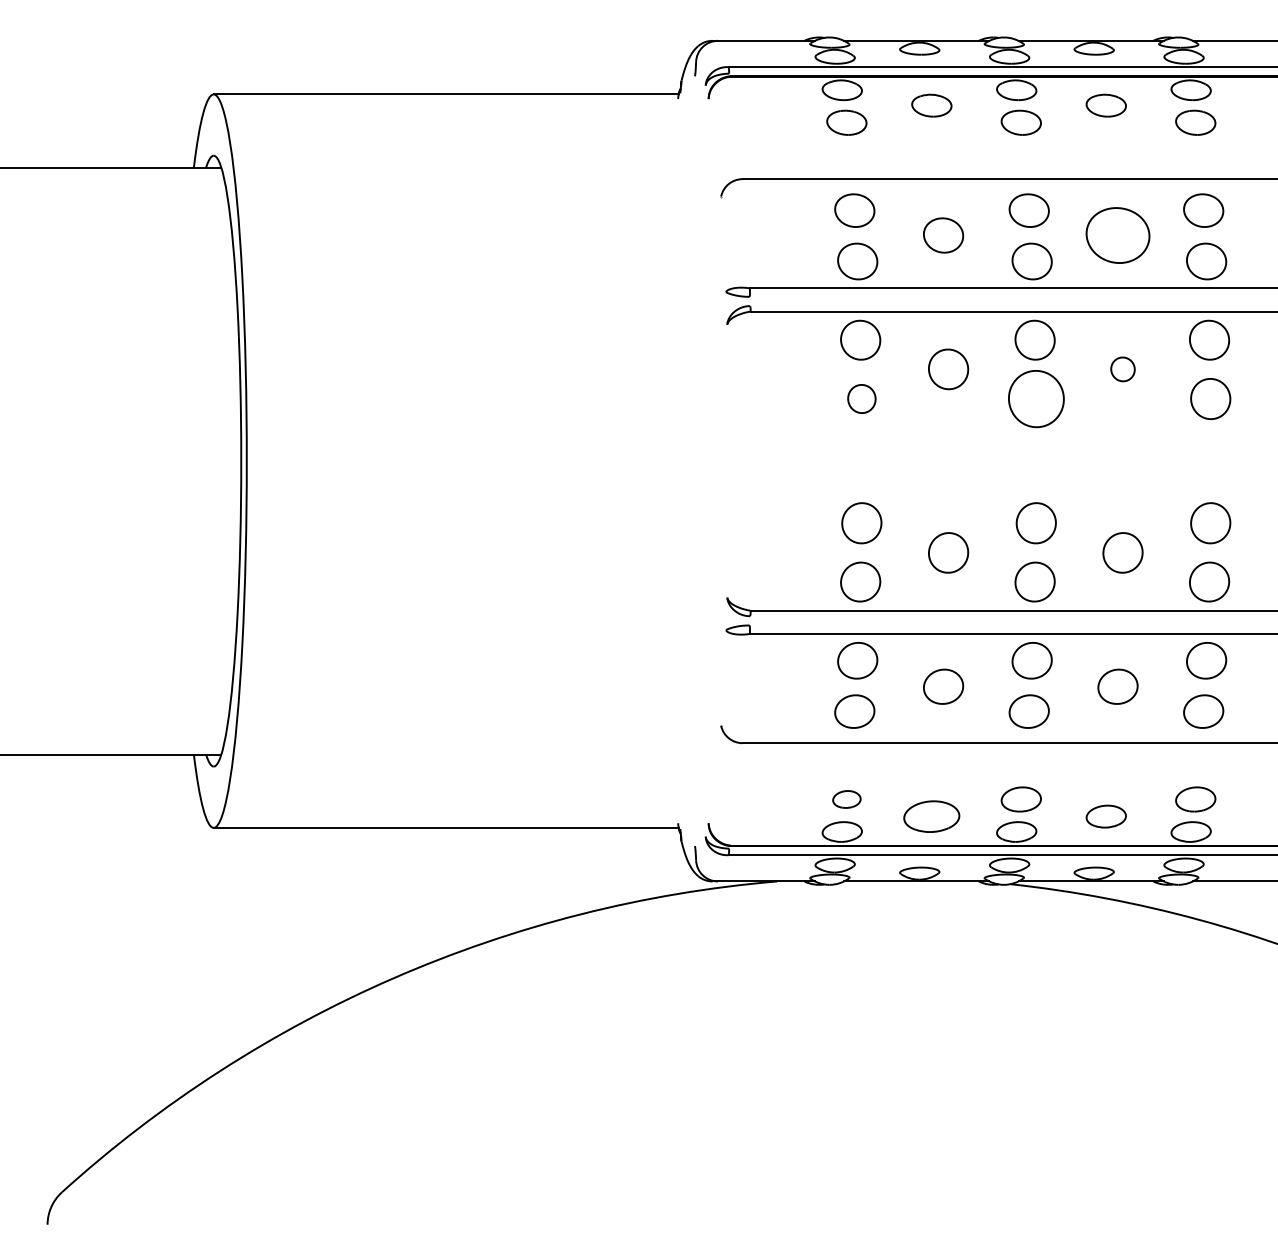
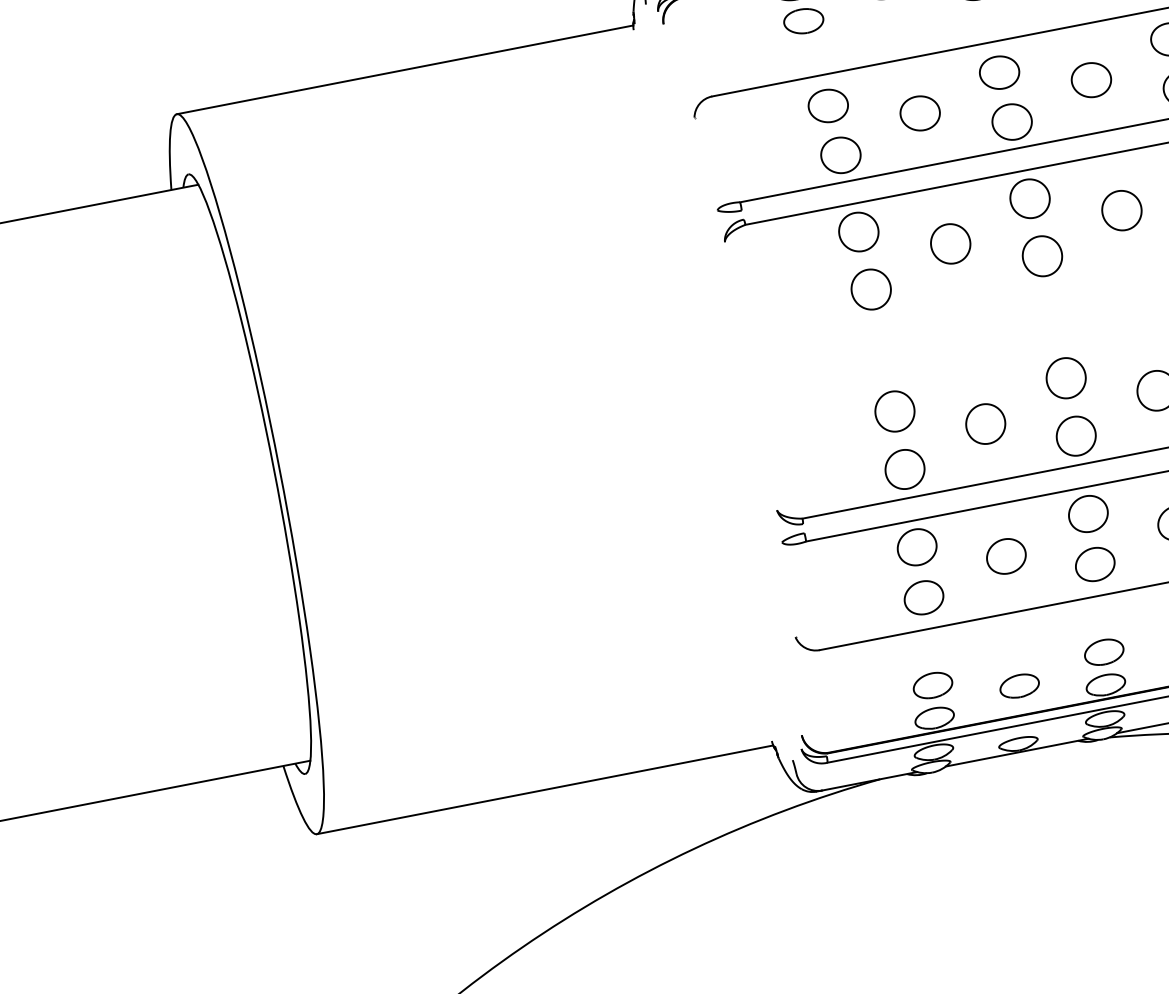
part: (1117, 235) -> (1090, 80), size x0.62
part: (1122, 369) -> (1121, 210), size x1.67
part: (861, 398) -> (870, 289), size x1.43
part: (1035, 398) -> (1041, 255), size x0.71
part: (846, 799) -> (932, 685), size x1.43
part: (931, 816) -> (1019, 686), size x0.71

